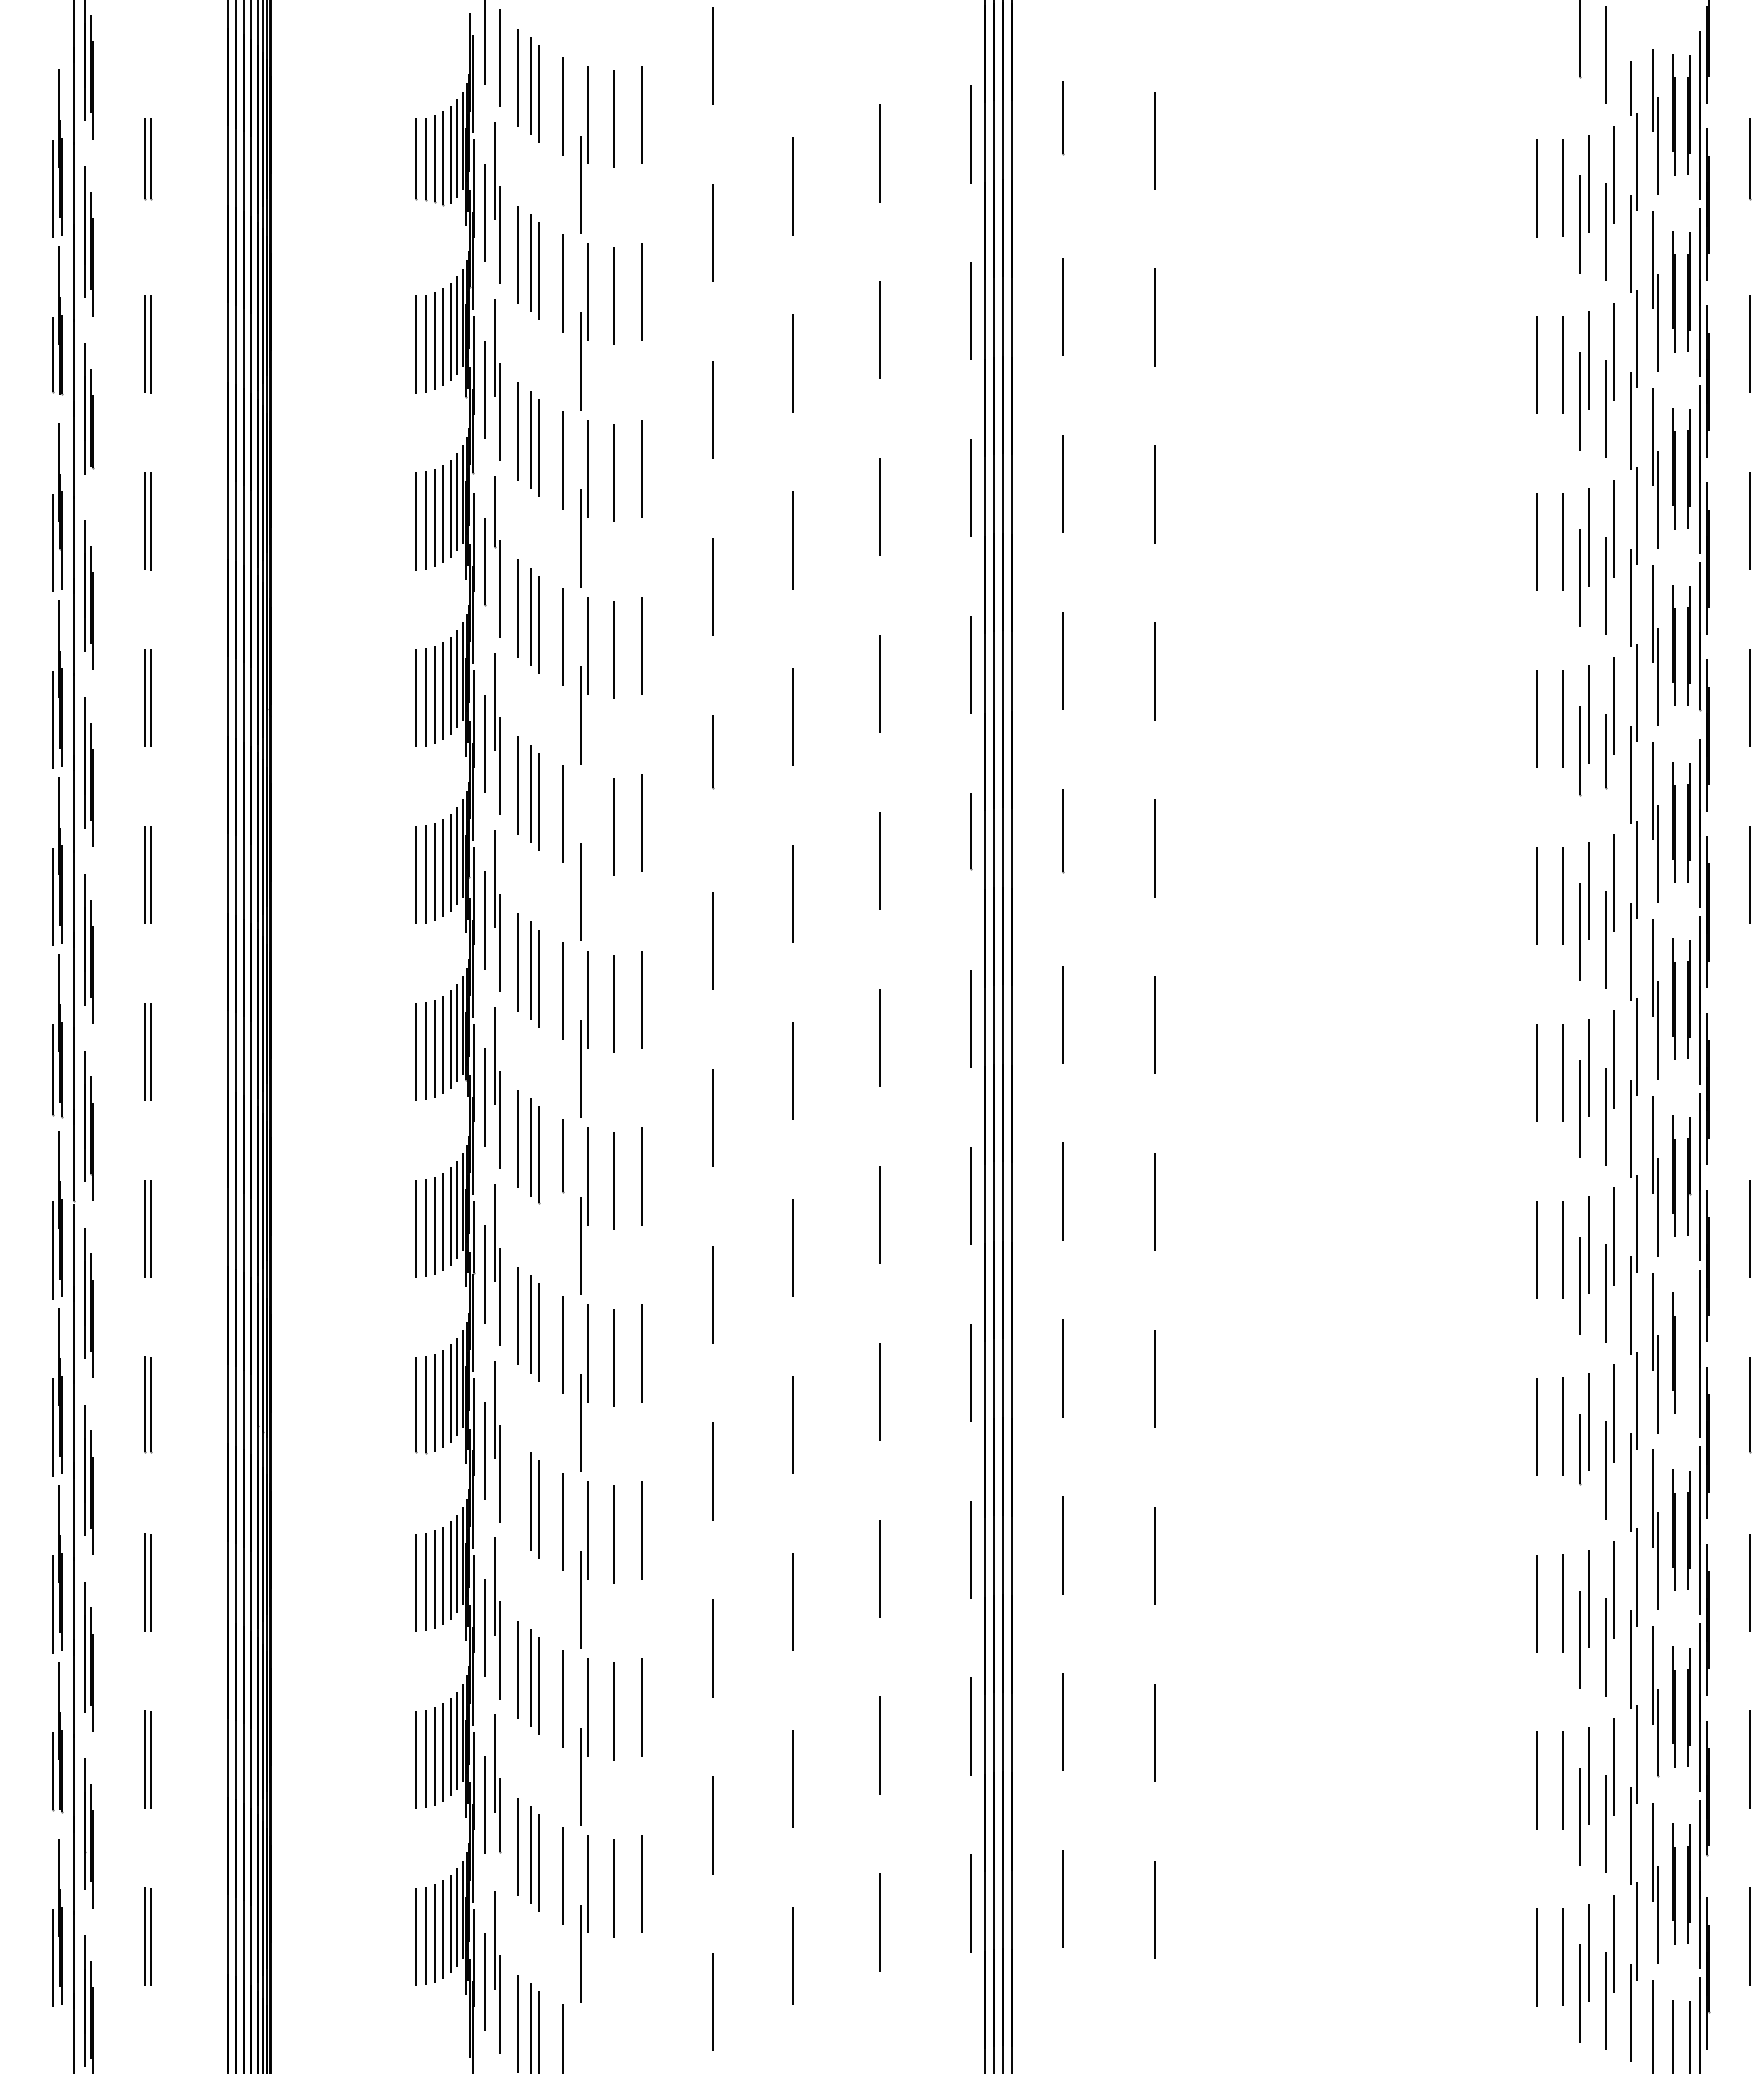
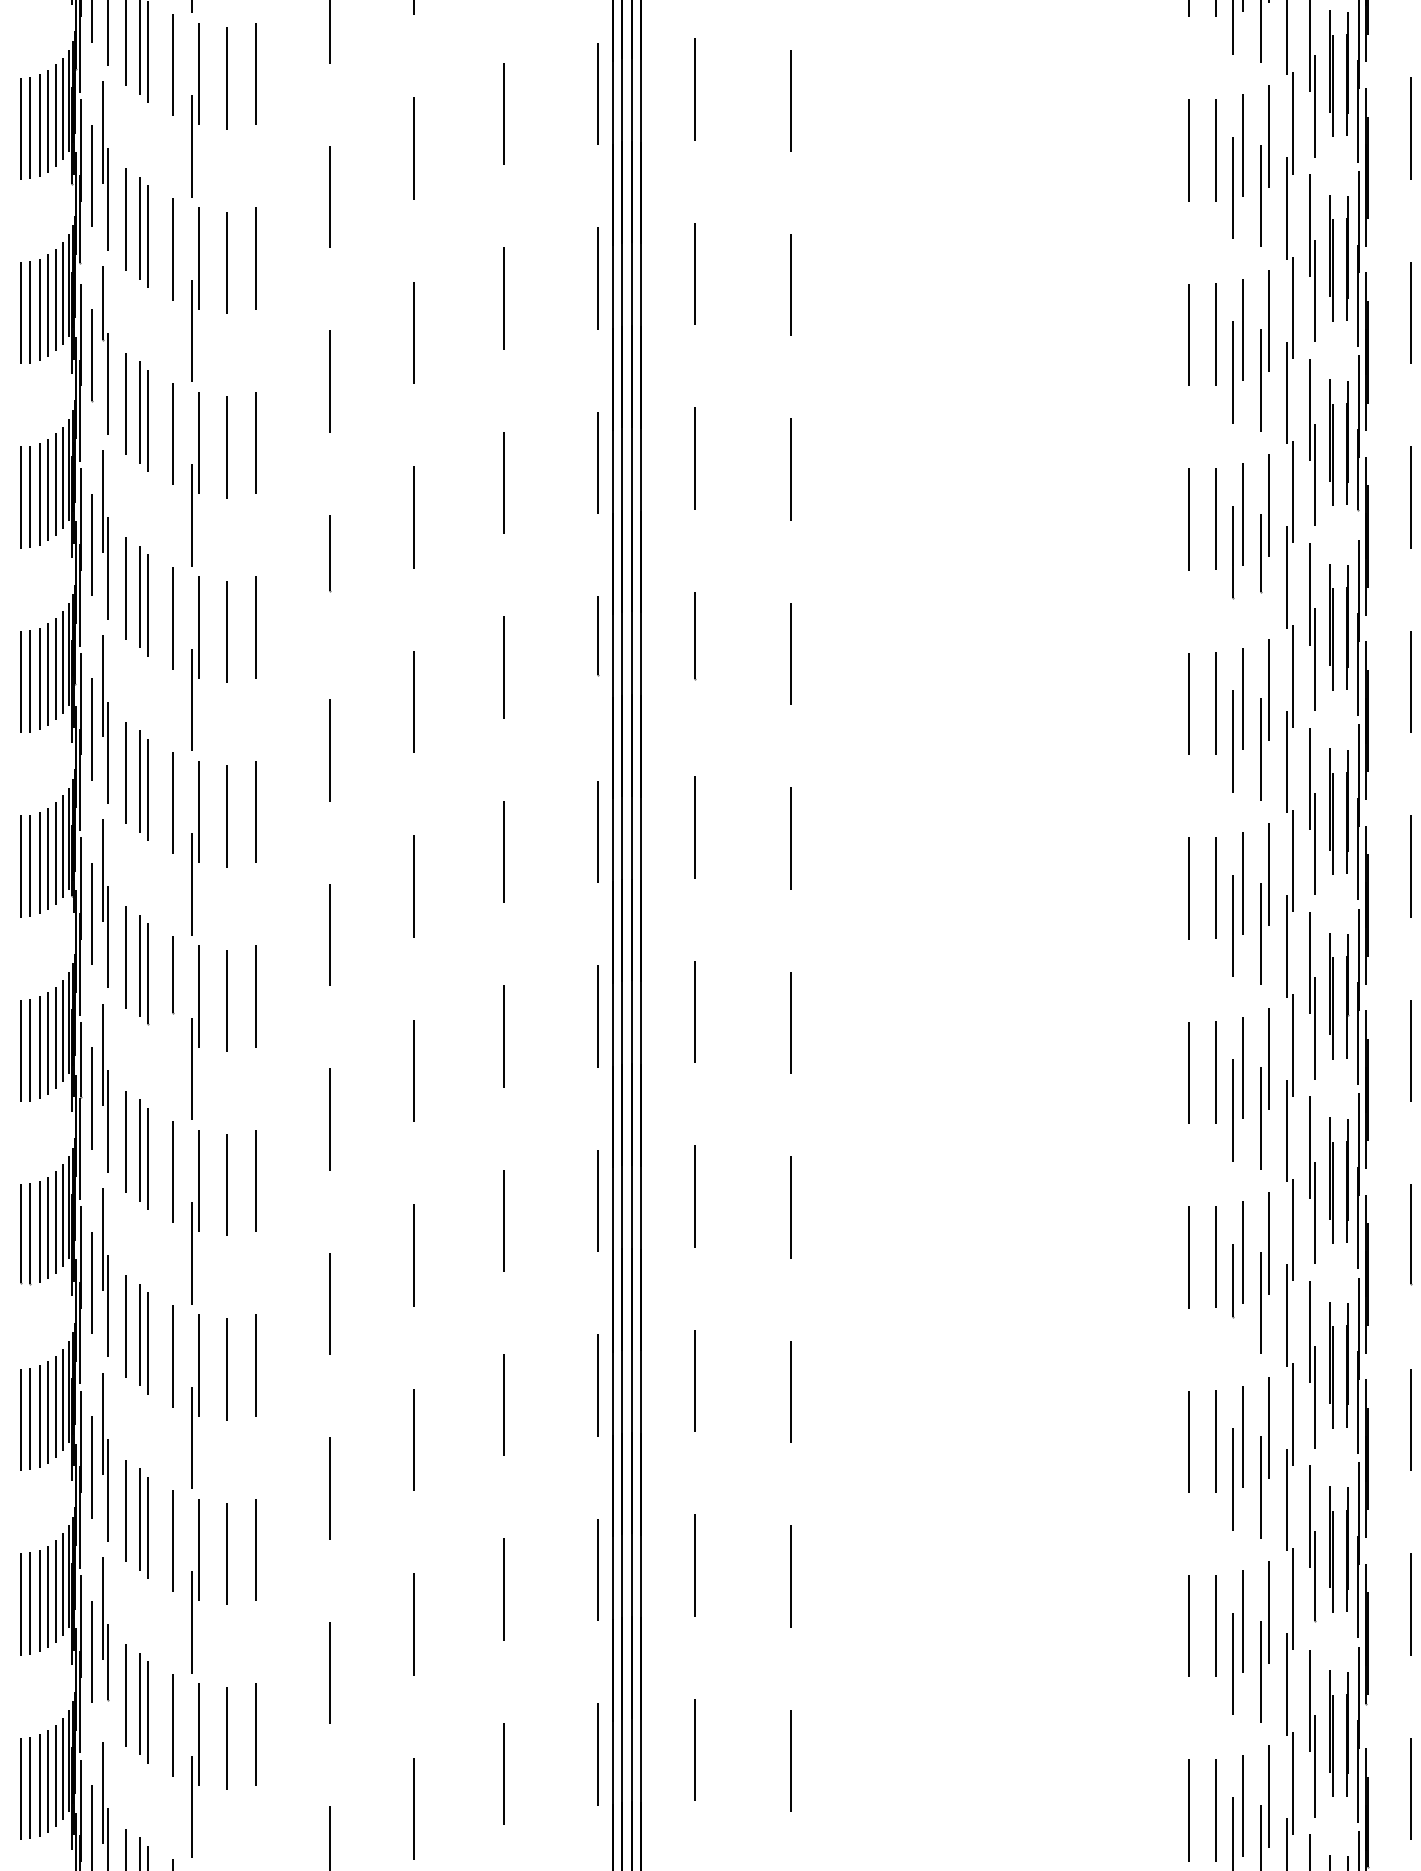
line: (587, 822) -> (198, 627), added
line: (1749, 1051) -> (1410, 865), added
line: (1688, 1353) -> (1346, 1180), added
line: (517, 1492) -> (125, 1325), added

